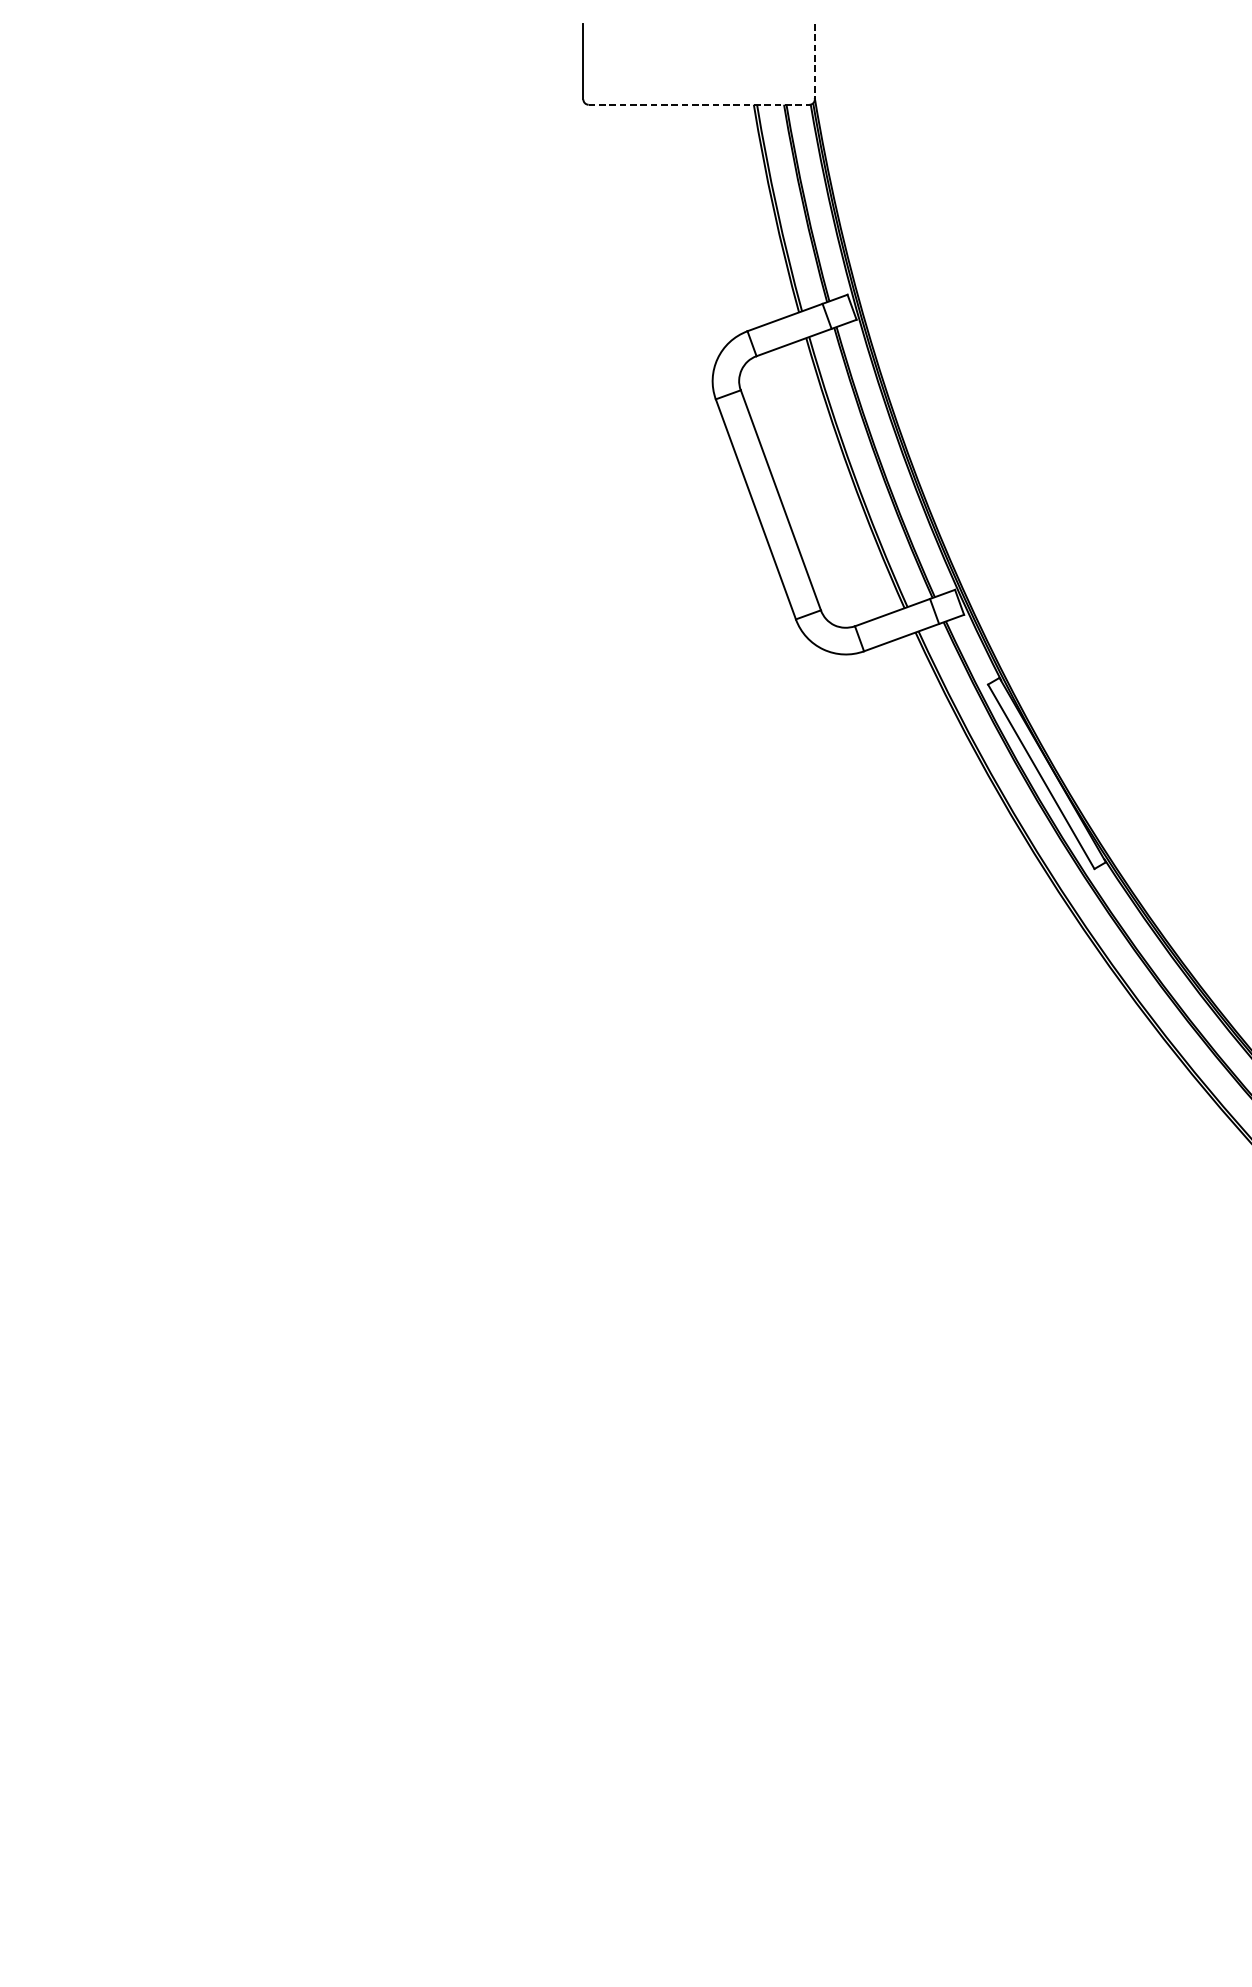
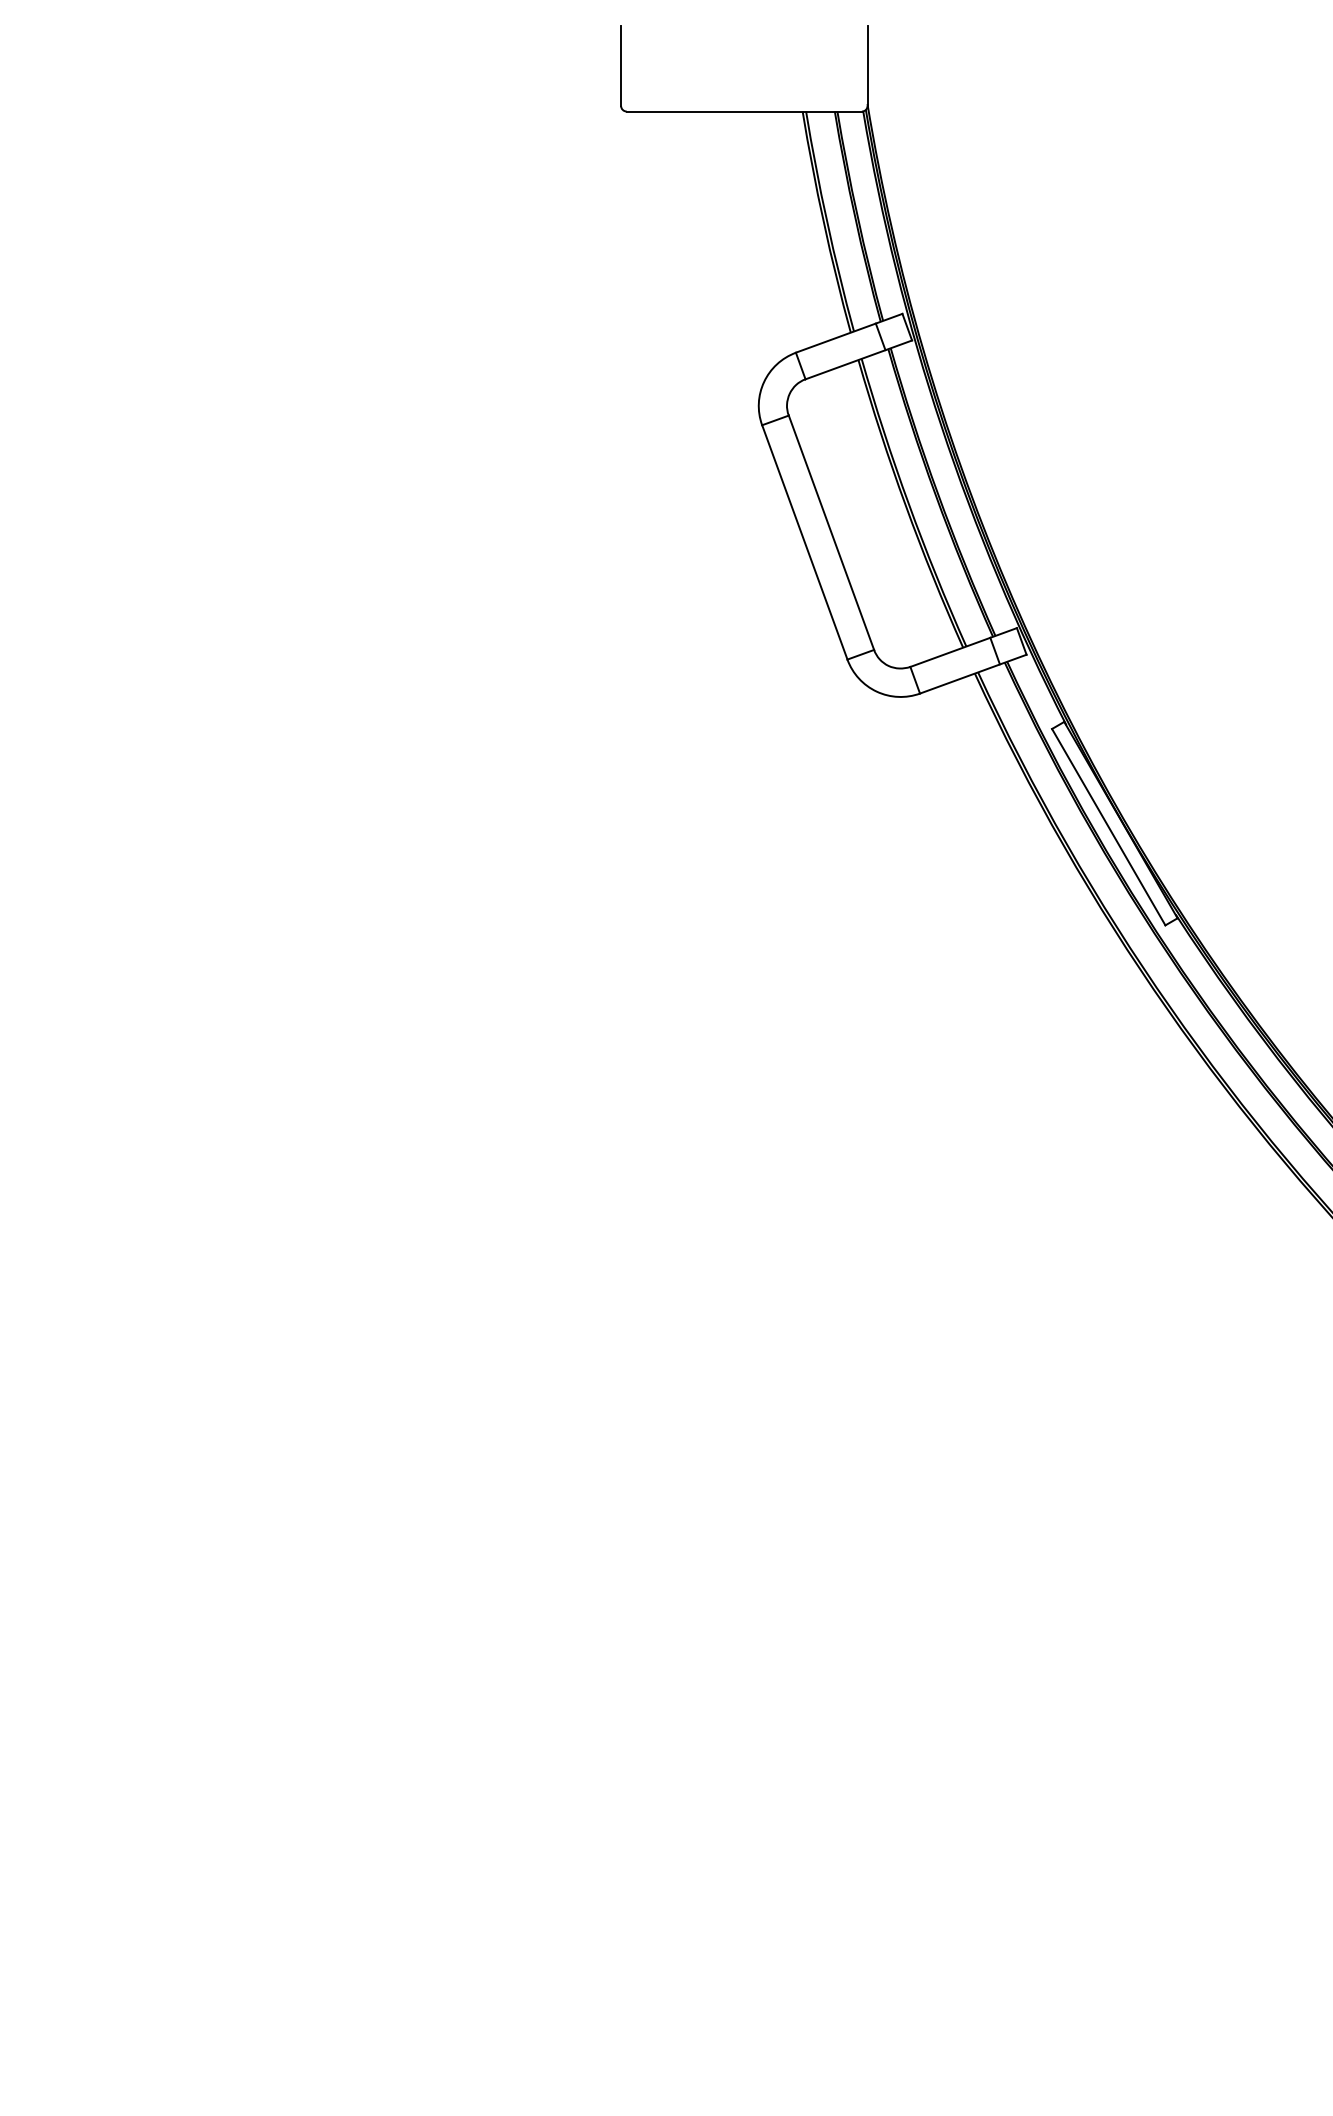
line: (814, 62) -> (867, 66), dashed -> solid
line: (699, 104) -> (744, 111), dashed -> solid

